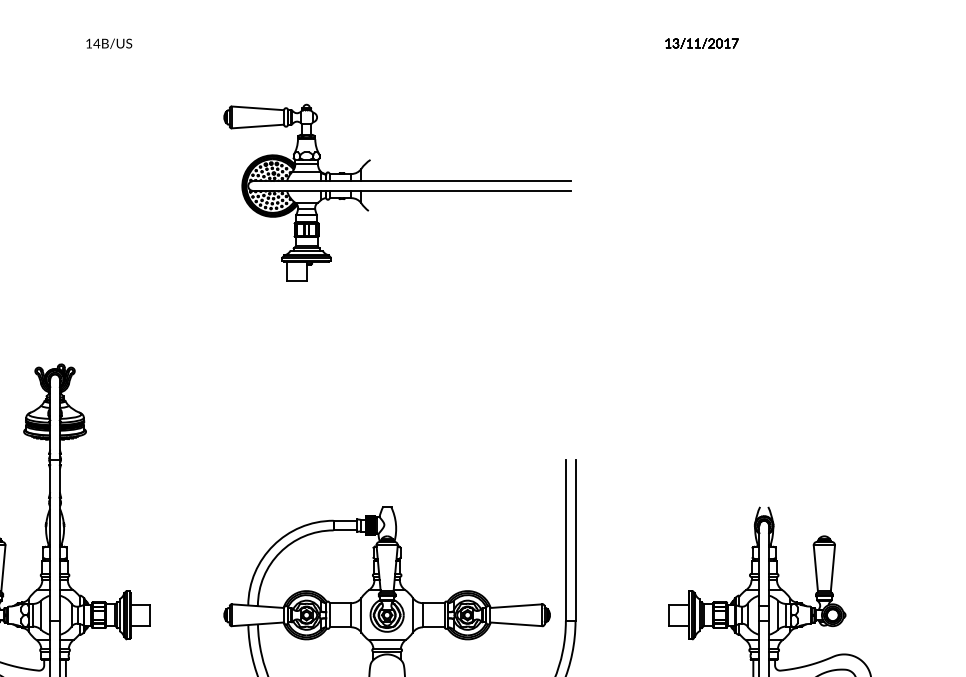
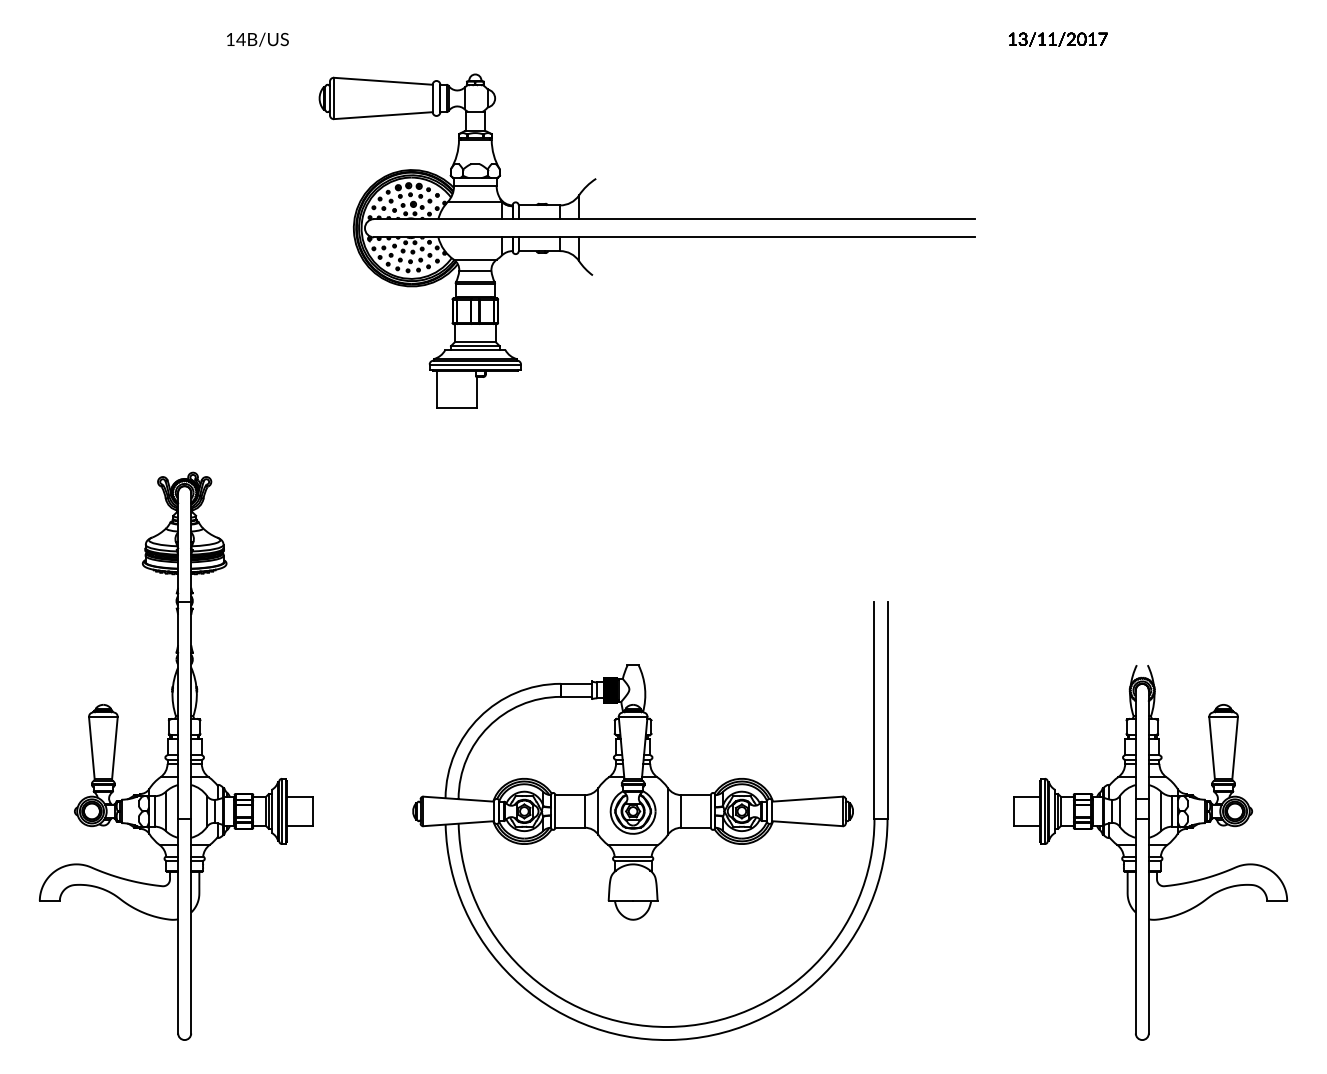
part: (397, 192) -> (646, 240), size x1.4

